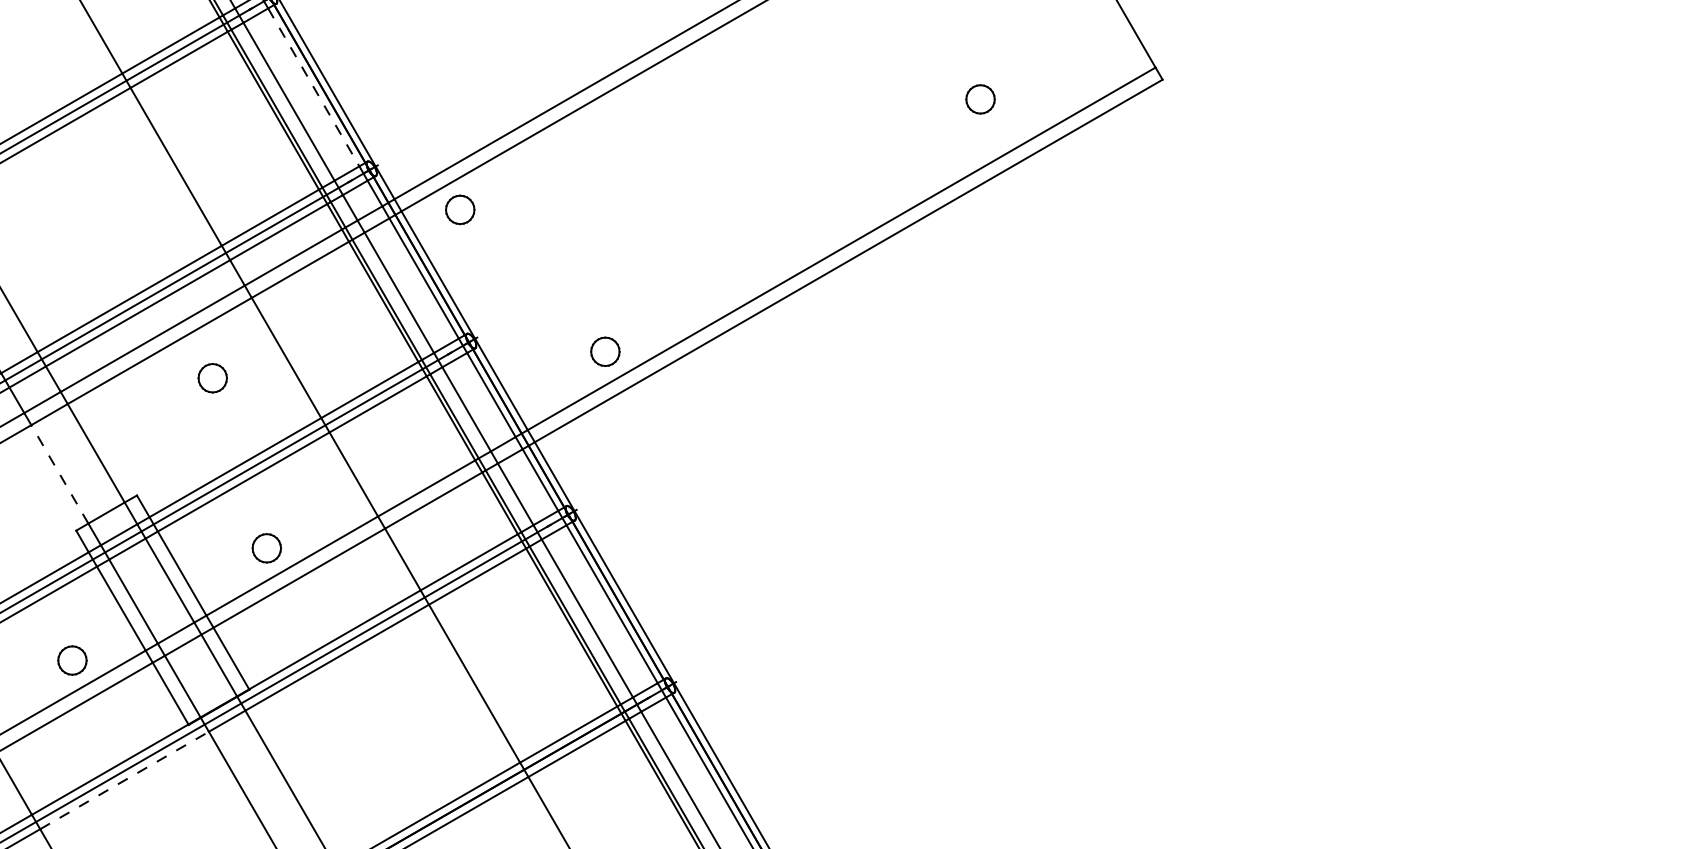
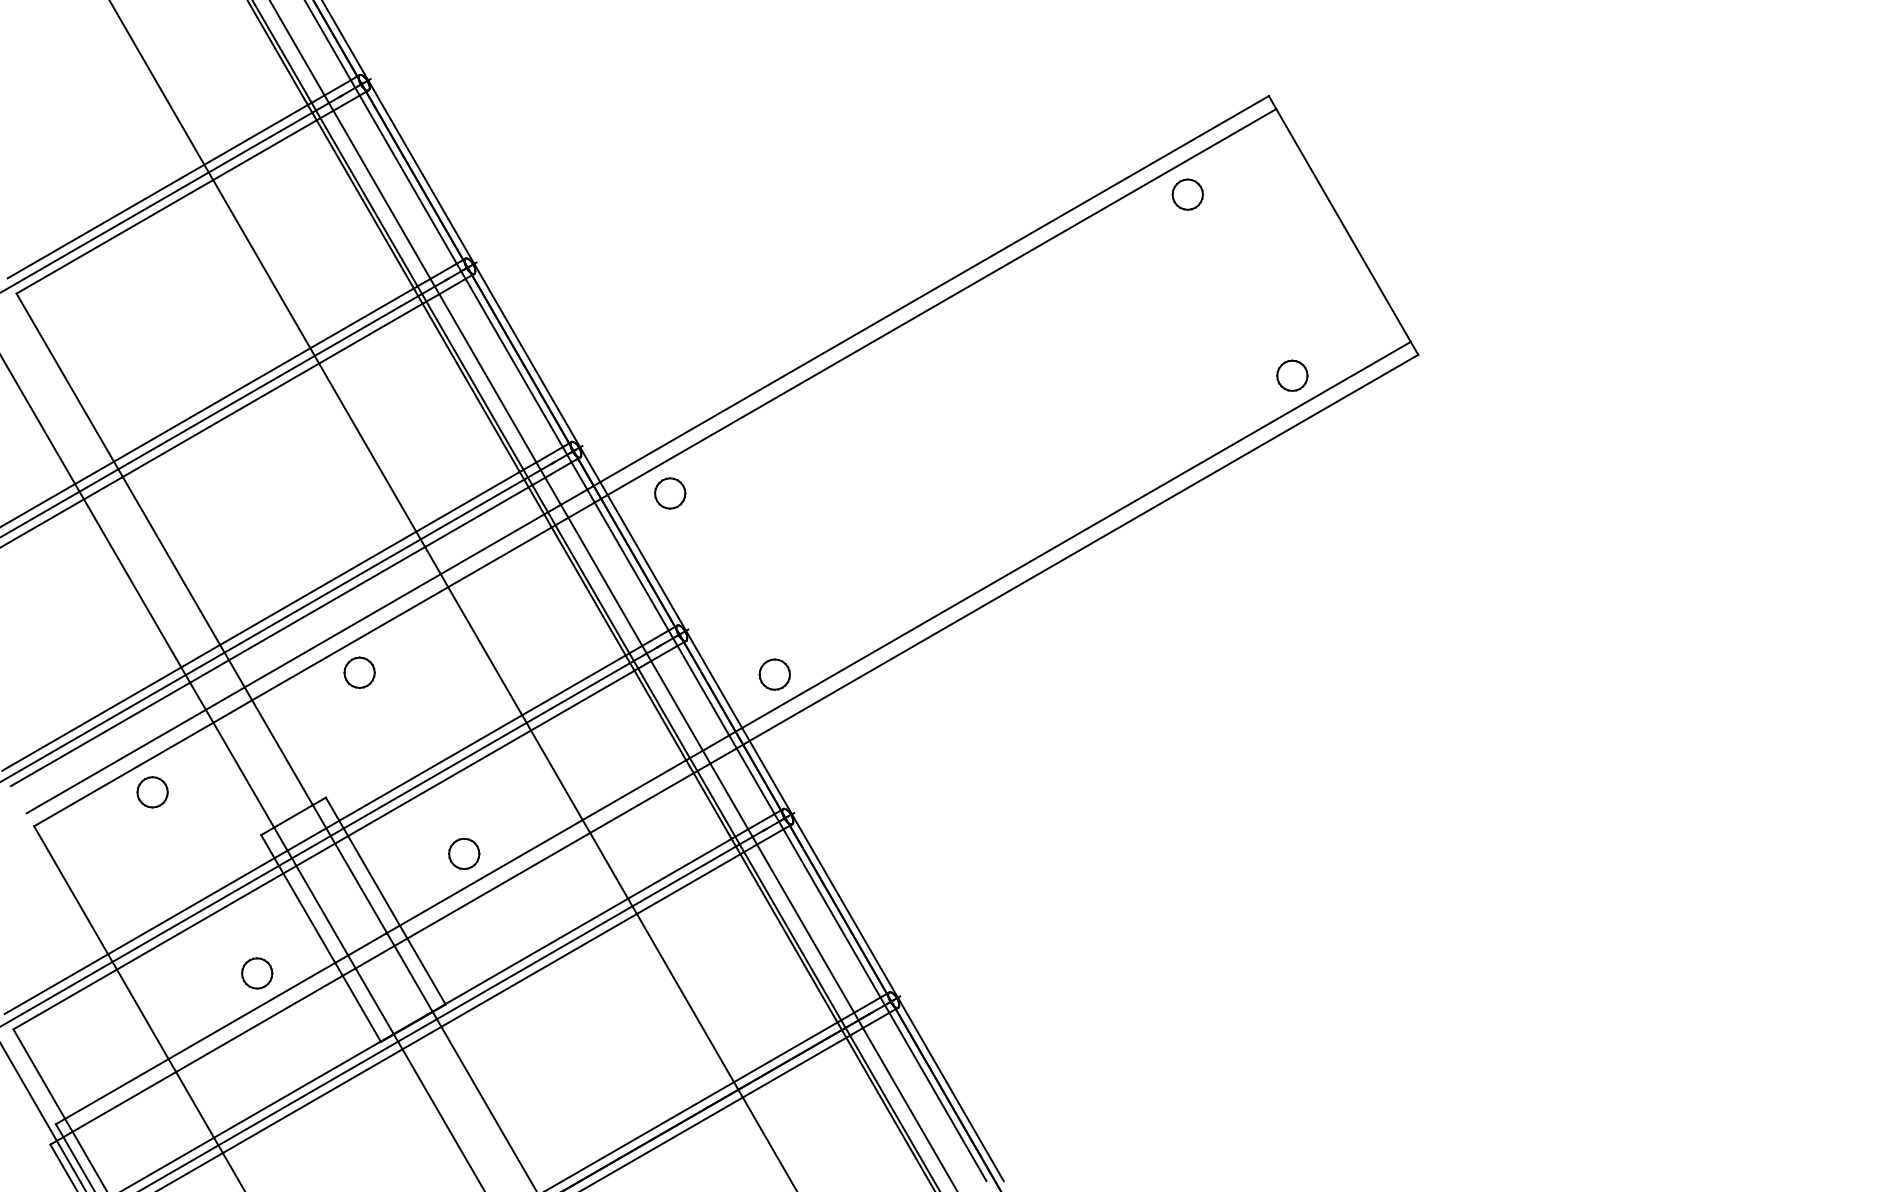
line: (314, 87) -> (514, 363), dashed -> solid
part: (980, 99) -> (1292, 375), moved
part: (605, 351) -> (774, 674), moved
part: (212, 377) -> (359, 672), moved
line: (59, 474) -> (243, 775), dashed -> solid
line: (124, 780) -> (312, 1101), dashed -> solid

